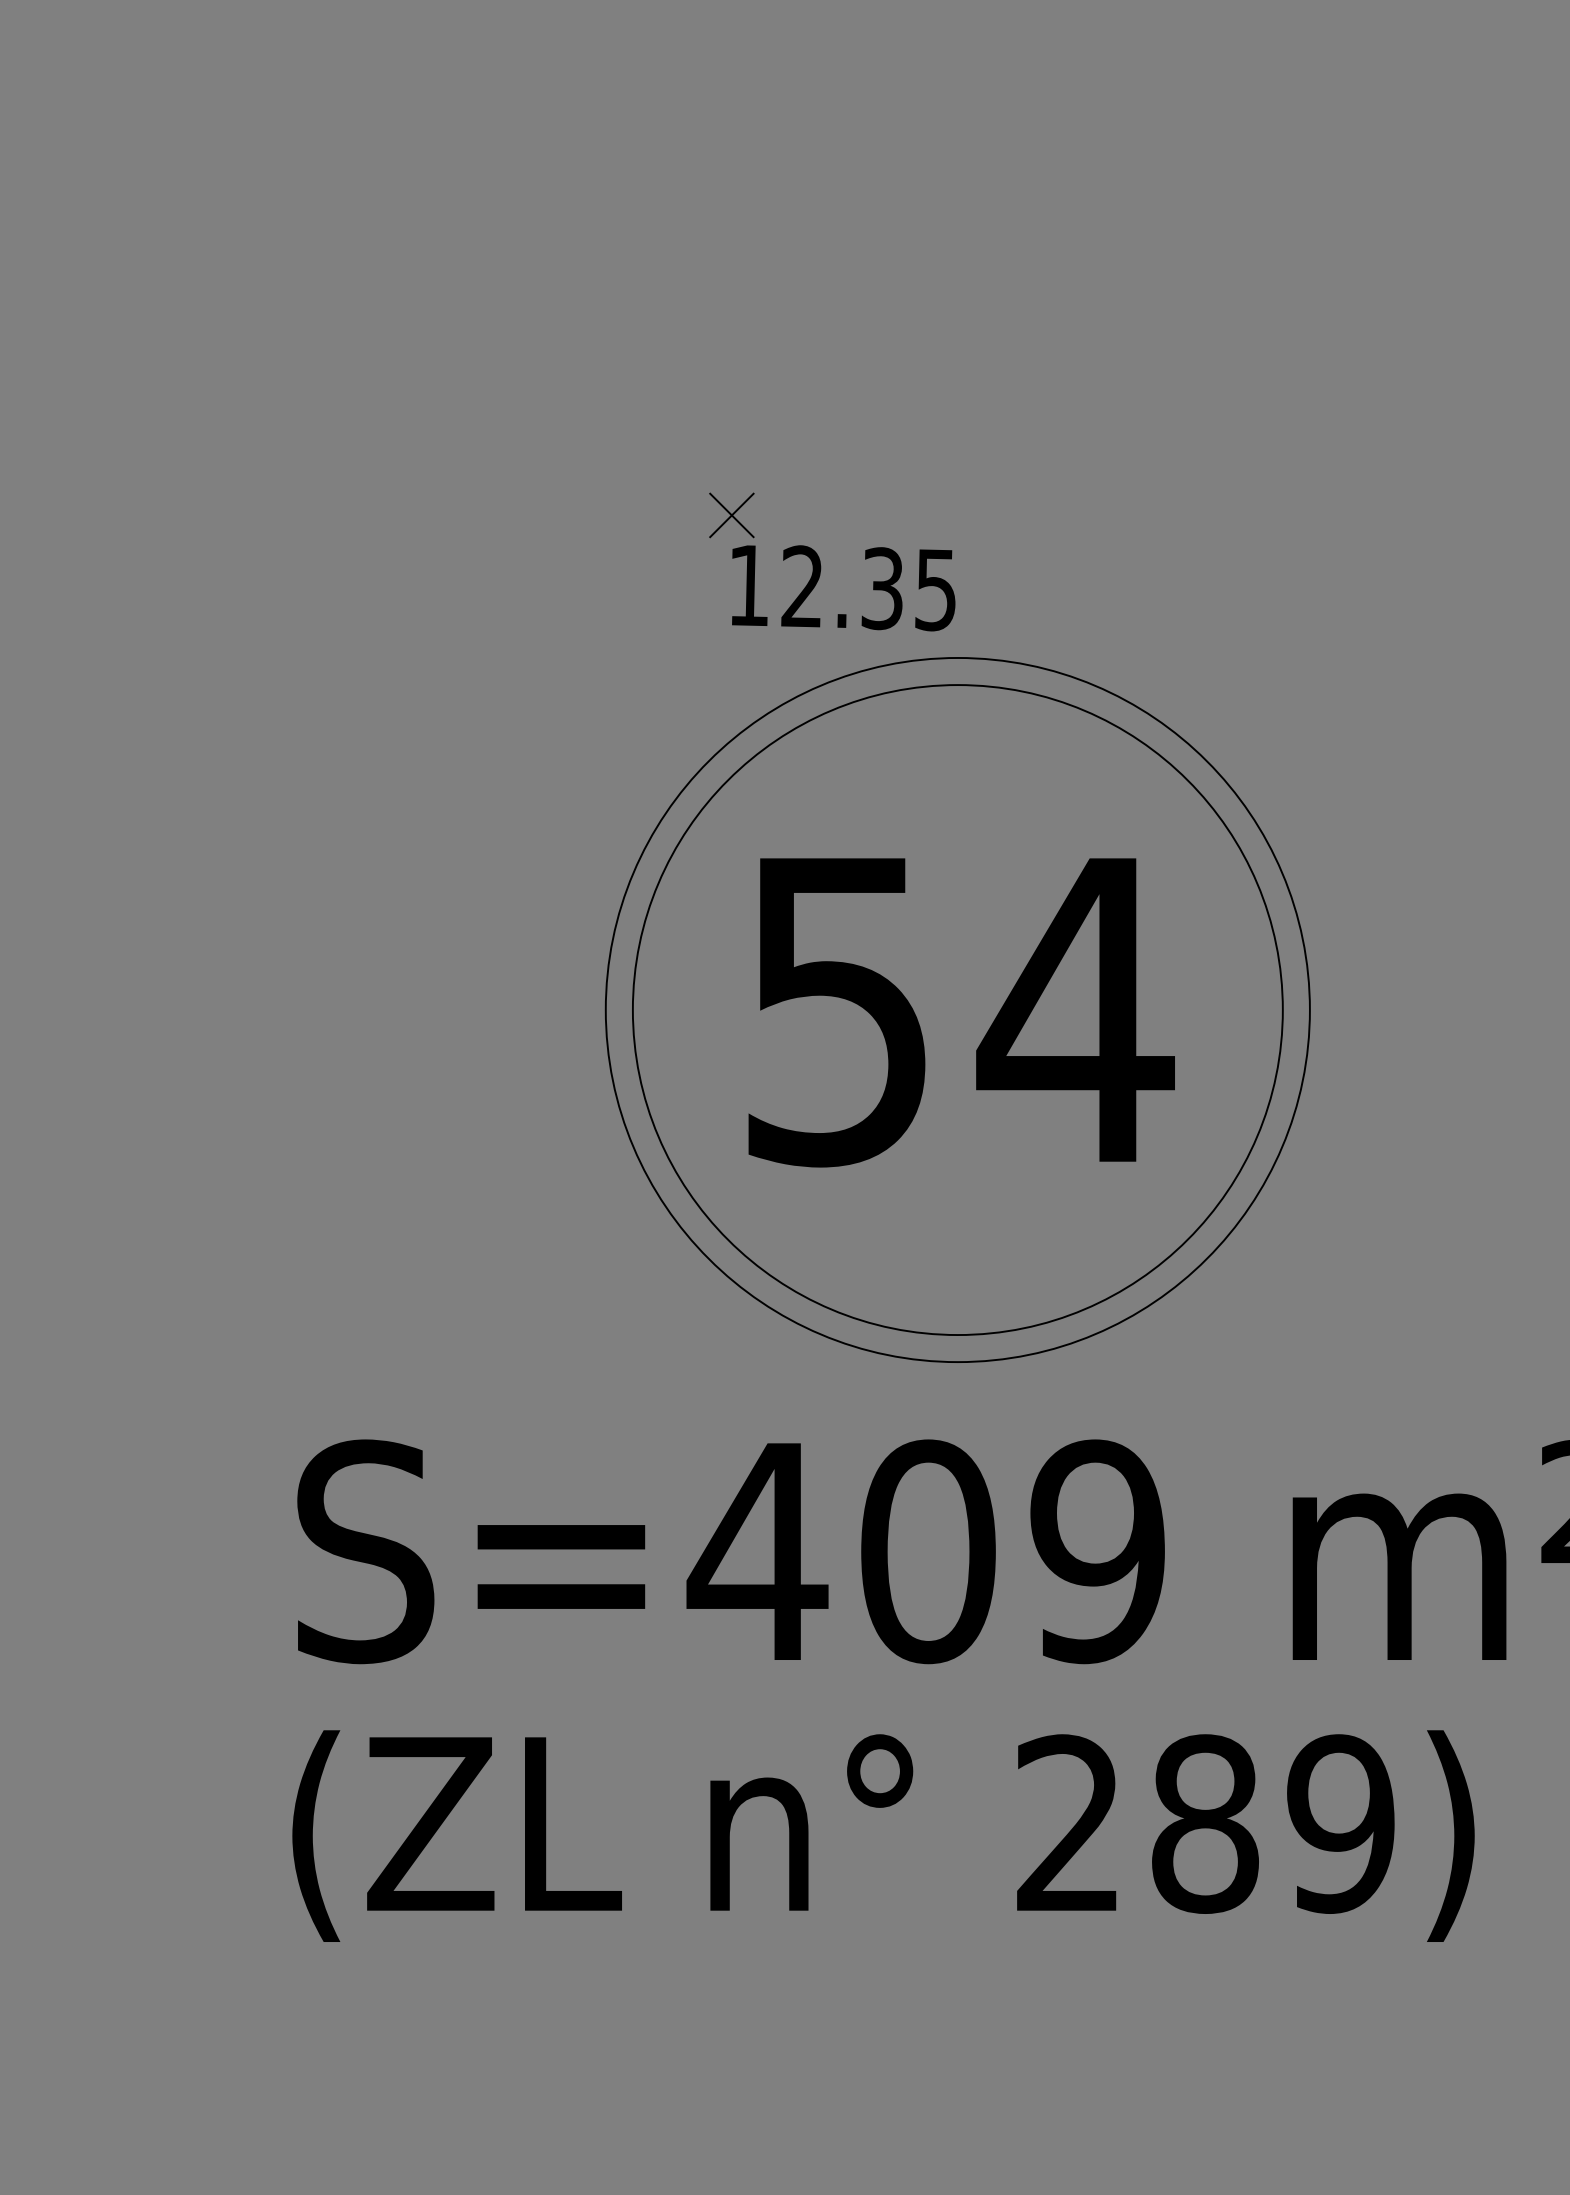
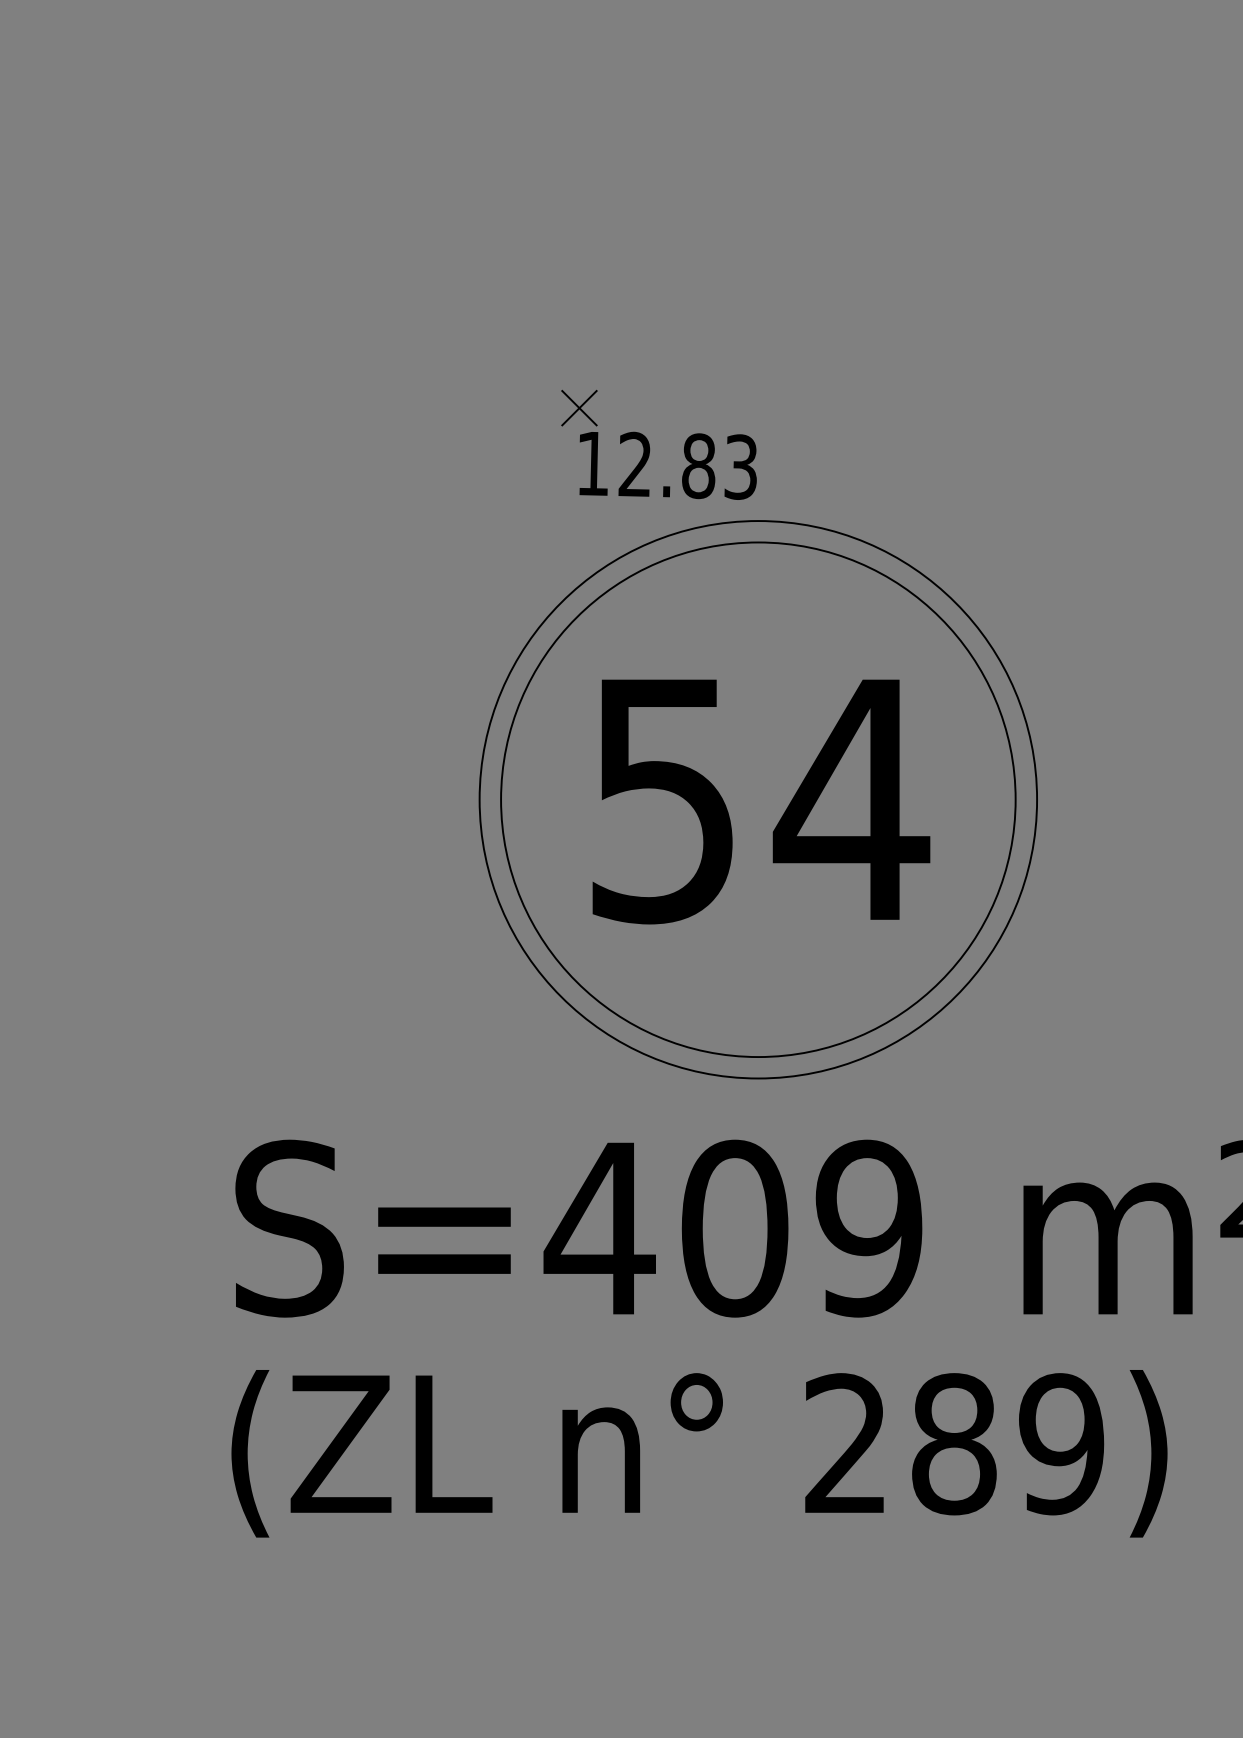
text: (908, 588) -> (719, 466), 12.35 -> 12.83

